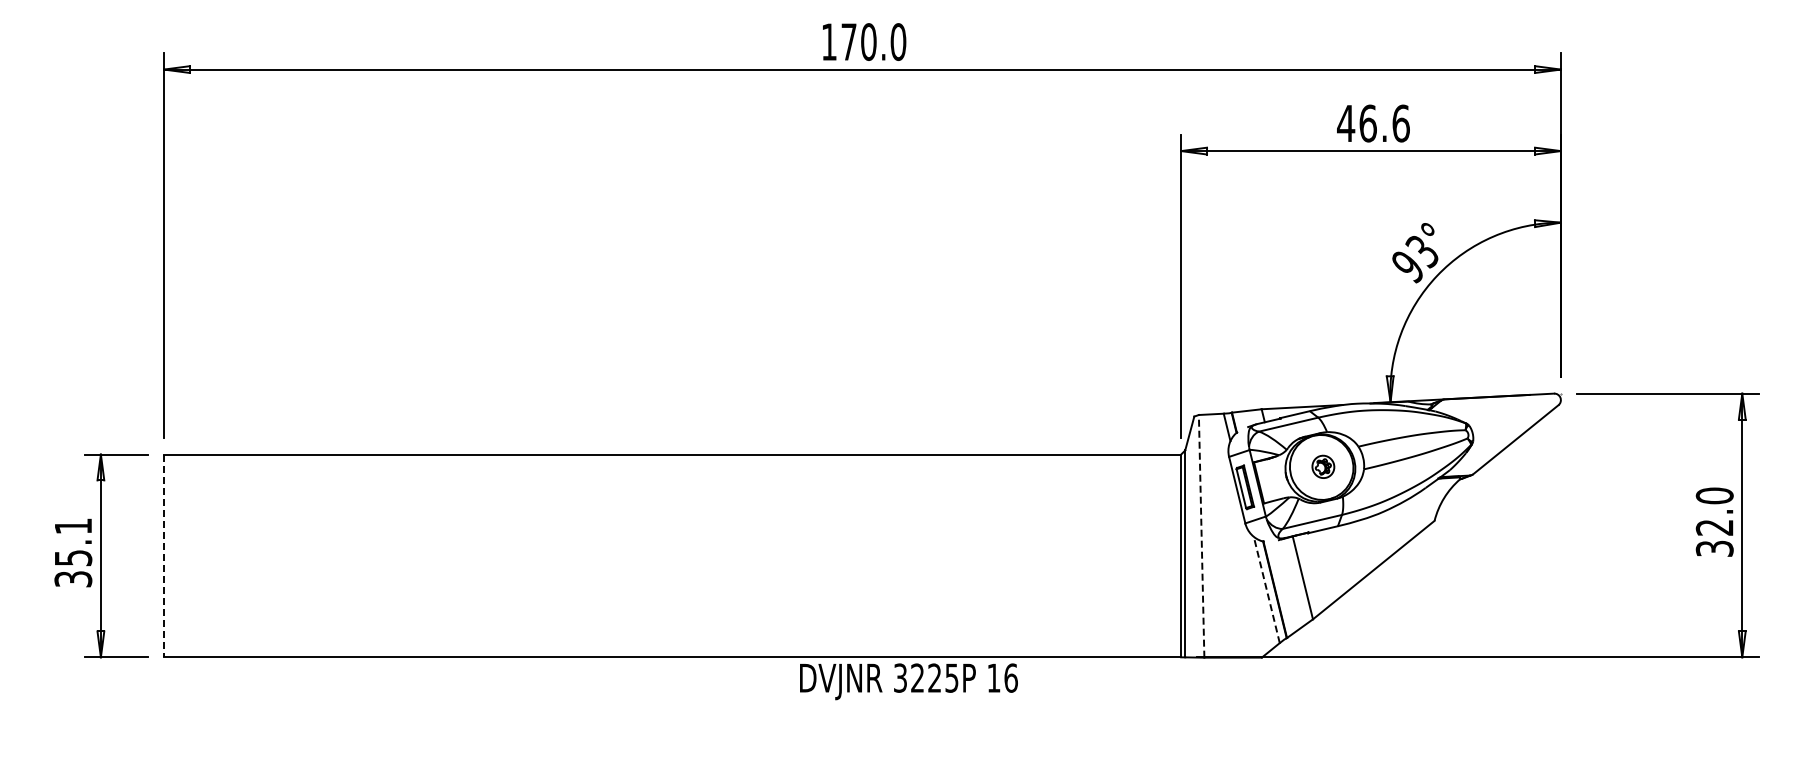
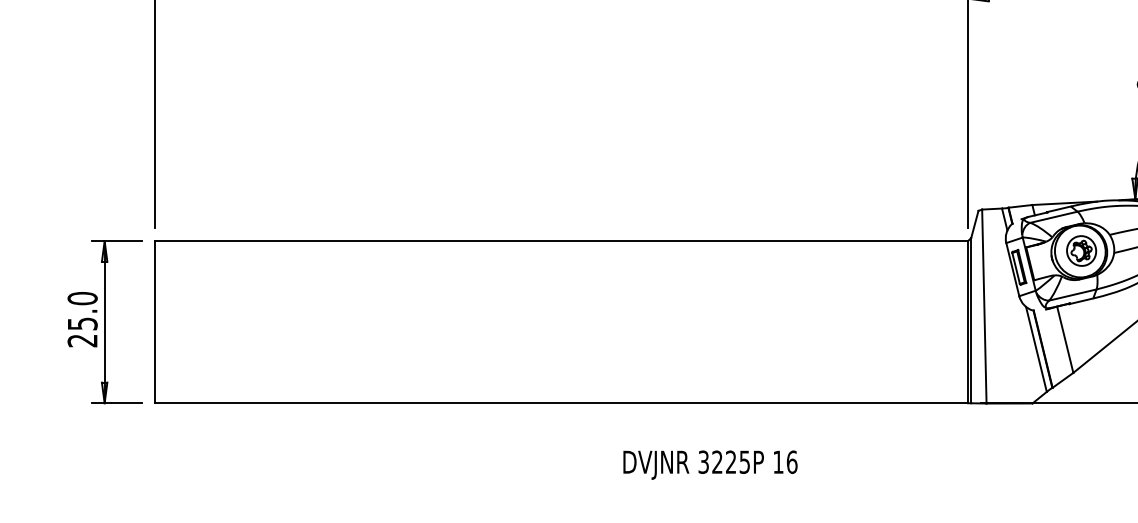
part: (1323, 466) -> (1081, 250), size x1.67
line: (1201, 535) -> (984, 305), dashed -> solid
text: (73, 552) -> (82, 319), 35.1 -> 25.0
line: (164, 556) -> (155, 322), dashed -> solid
line: (1266, 589) -> (1036, 349), dashed -> solid
text: (908, 681) -> (710, 464), moved

